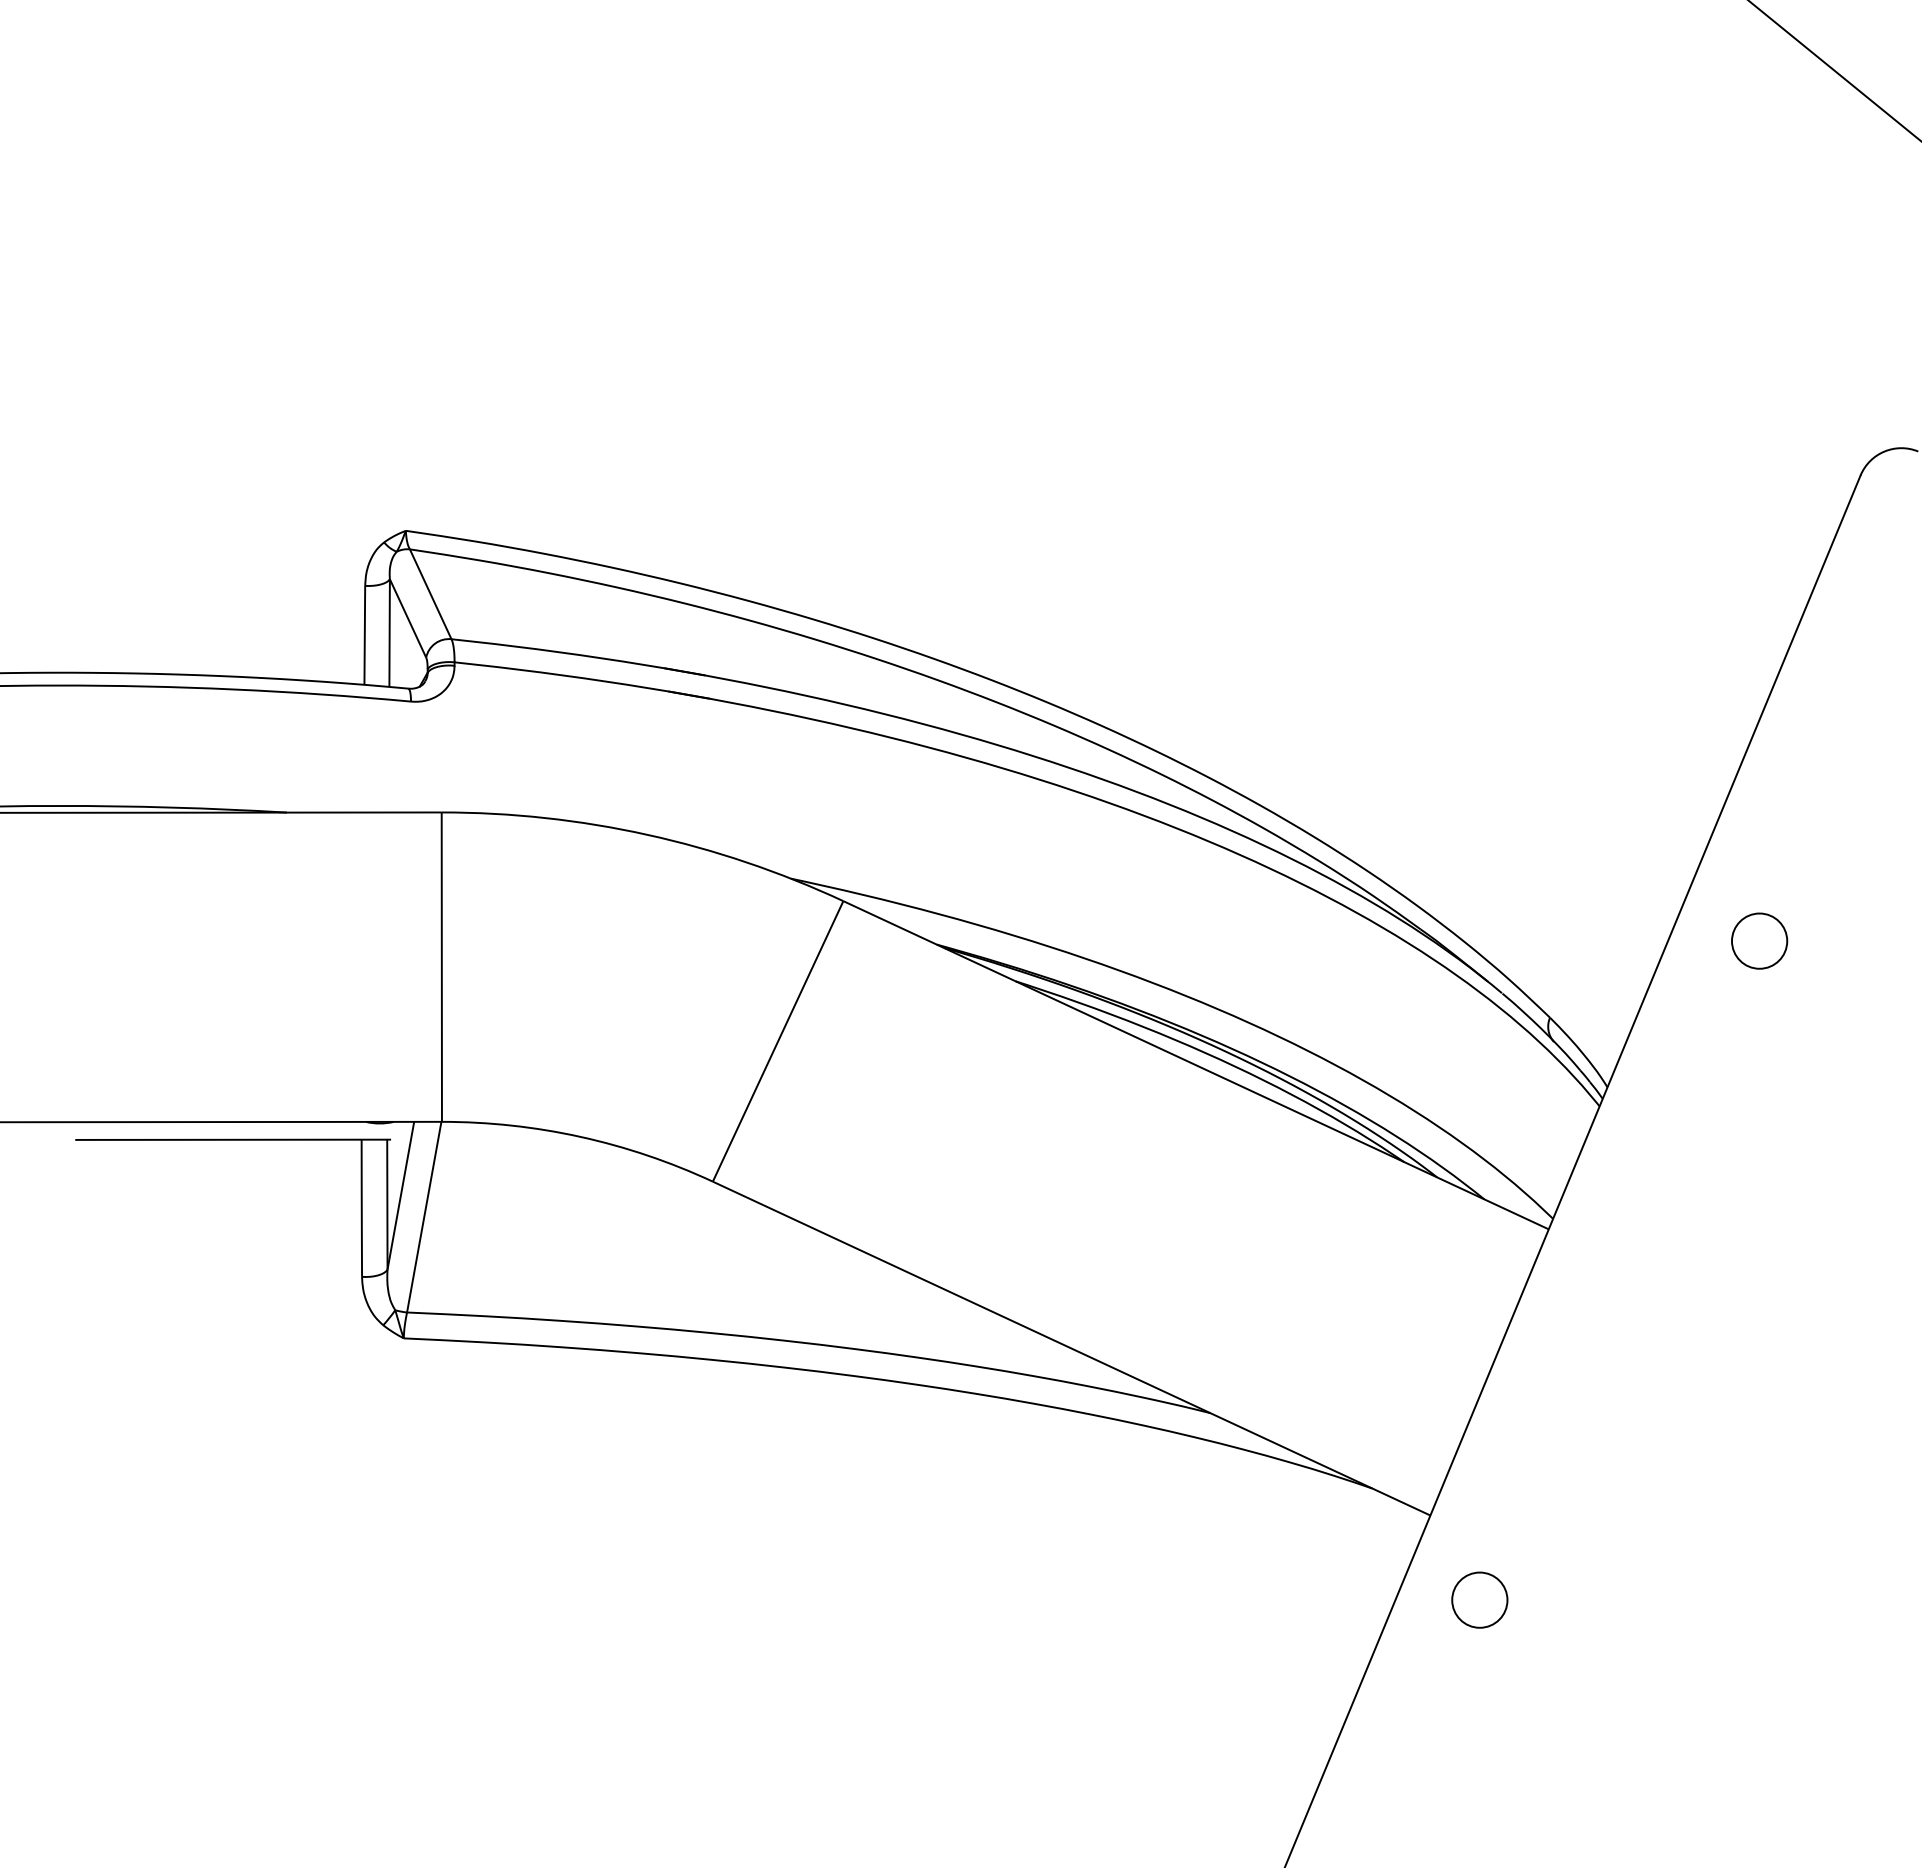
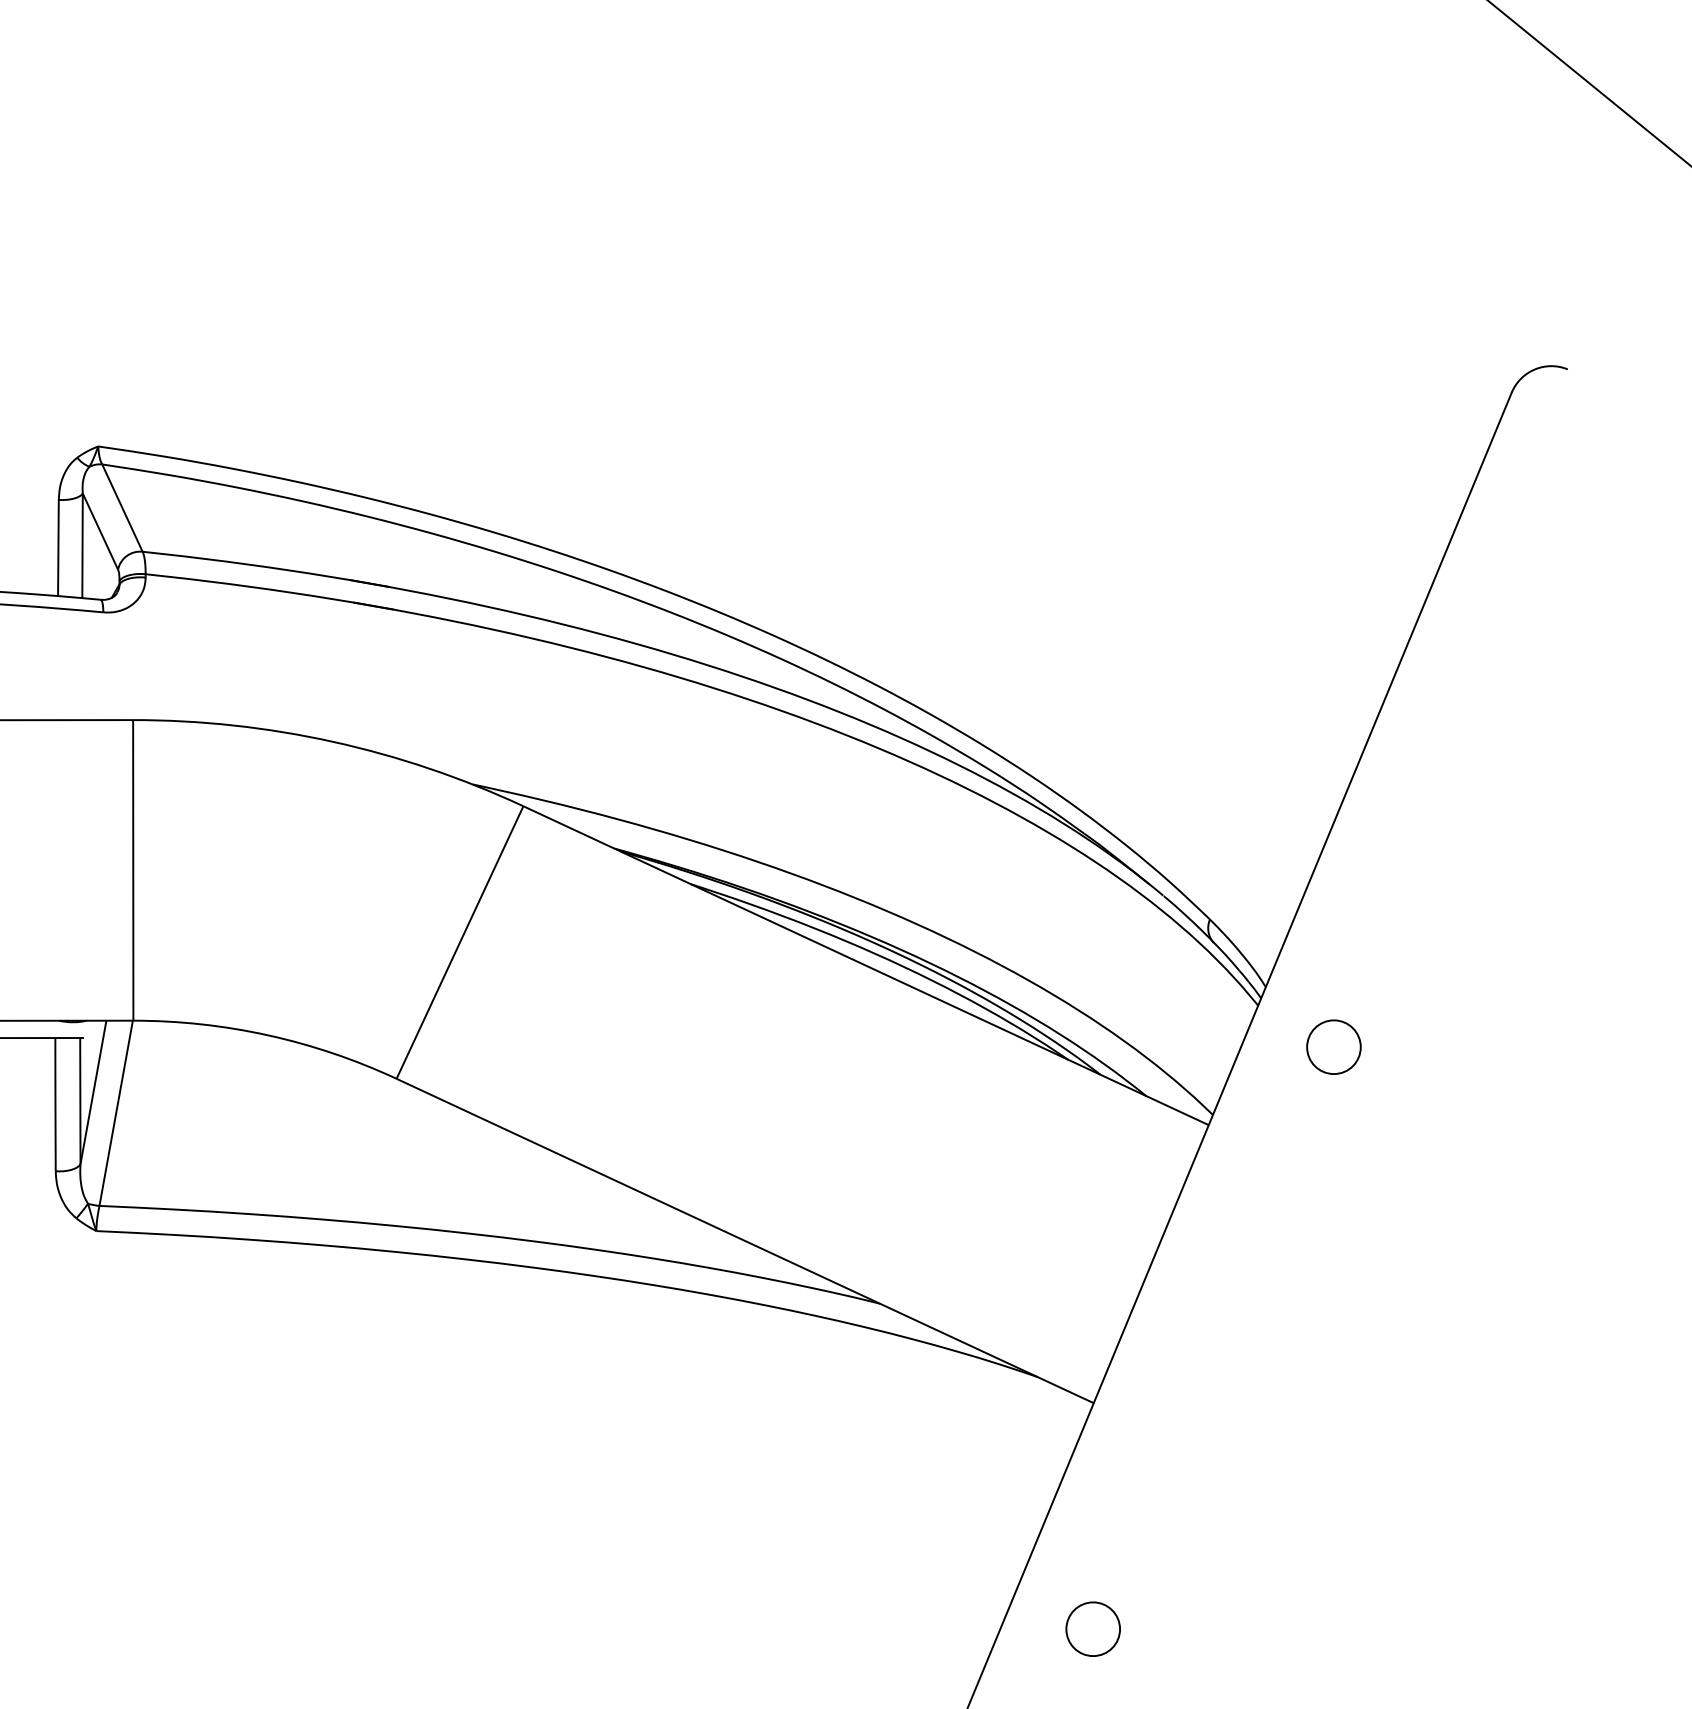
circle: (1759, 940) -> (1333, 1046), moved
circle: (1479, 1599) -> (1092, 1628), moved

